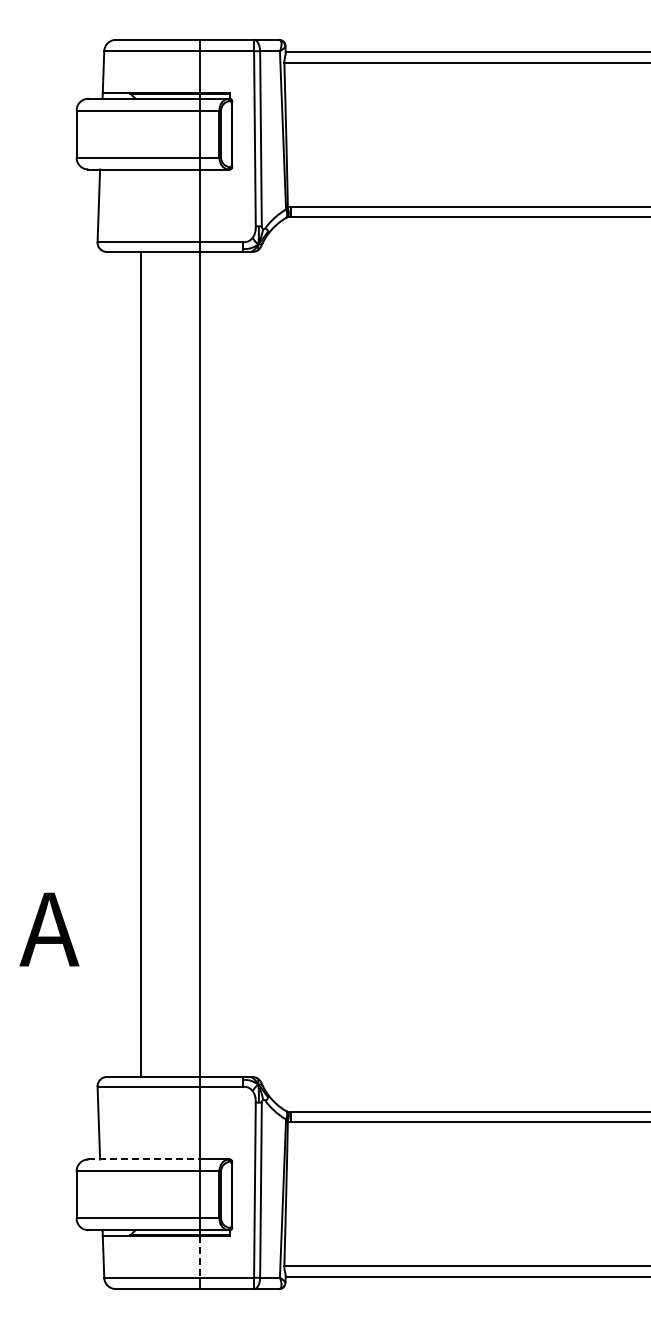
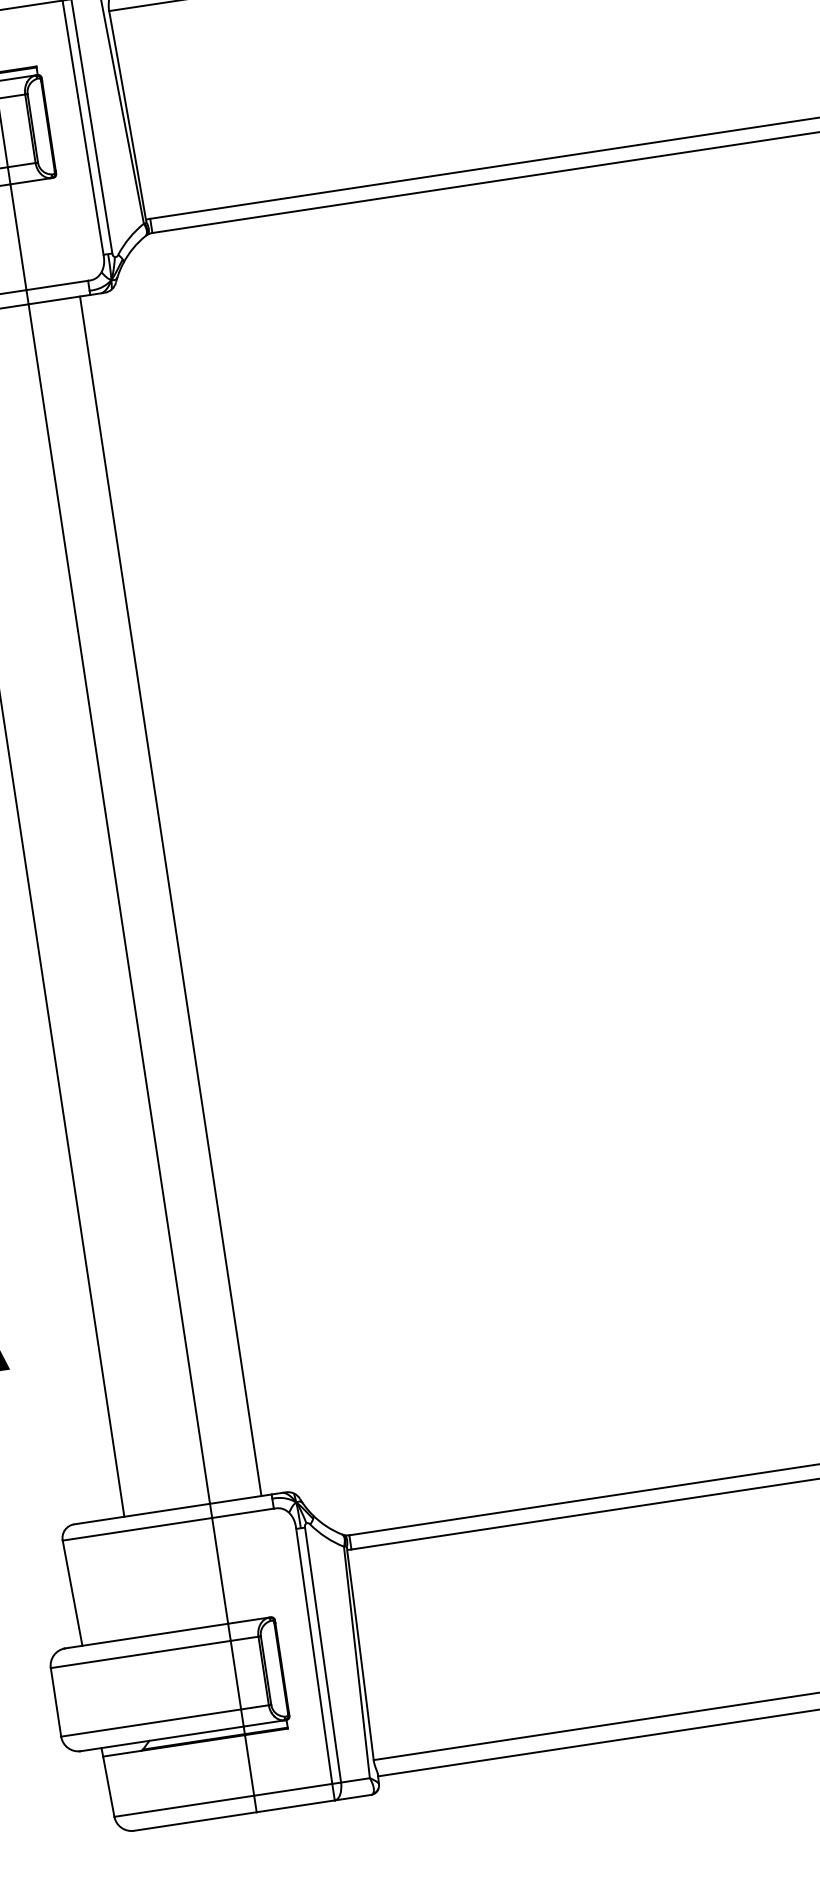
line: (235, 664) -> (170, 896), added
line: (144, 1159) -> (146, 1636), dashed -> solid
line: (200, 1256) -> (249, 1764), dashed -> solid

